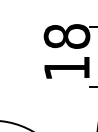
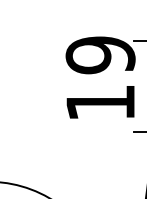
text: (66, 36) -> (99, 55), 18 -> 19

